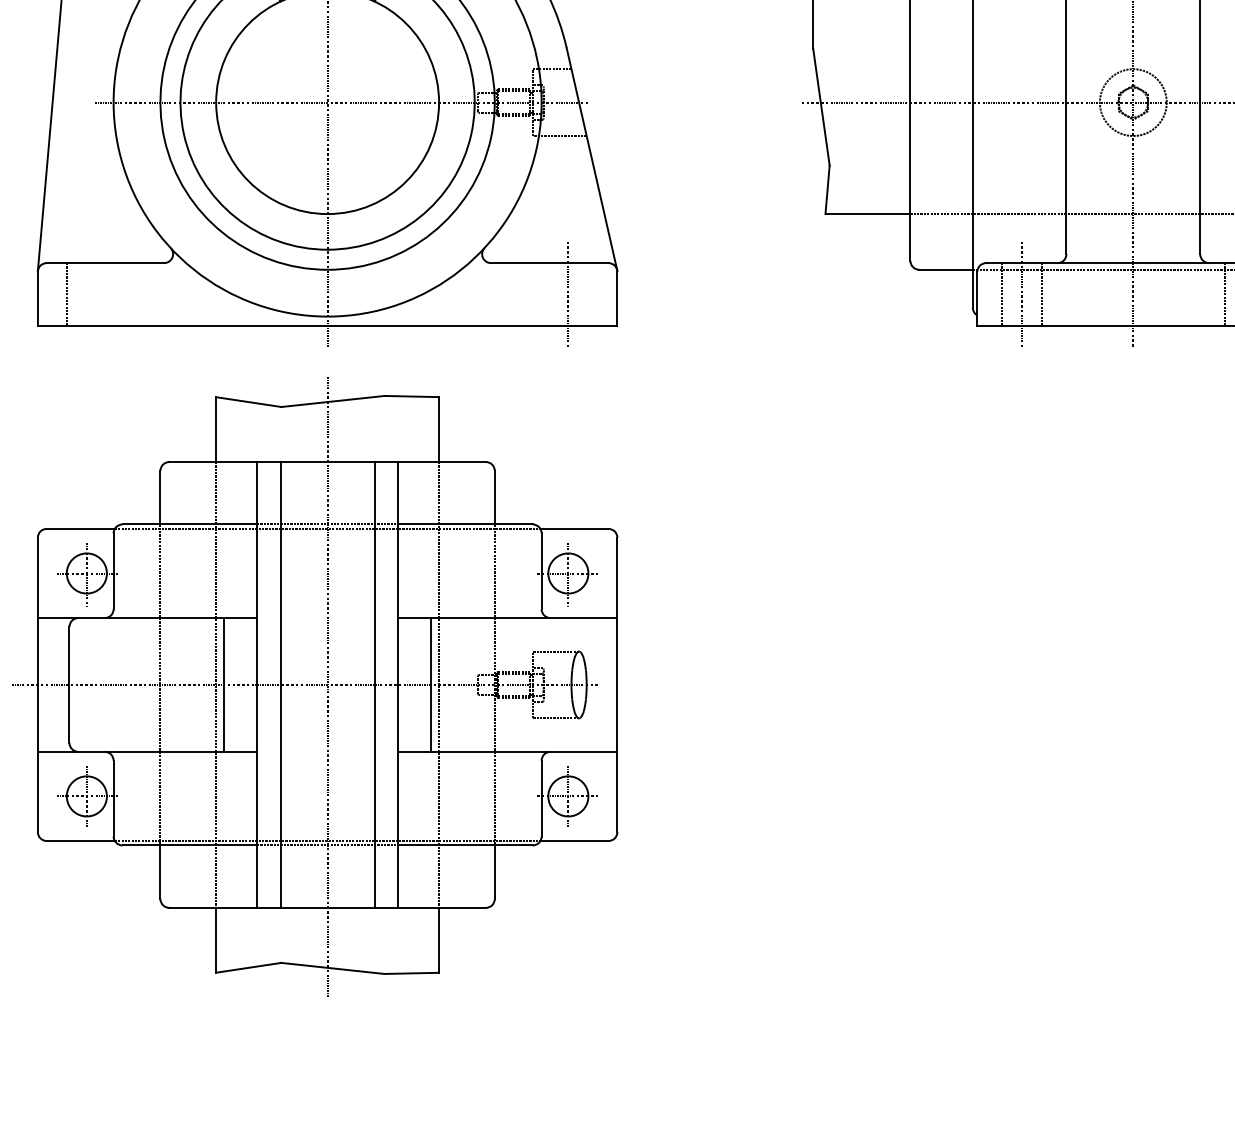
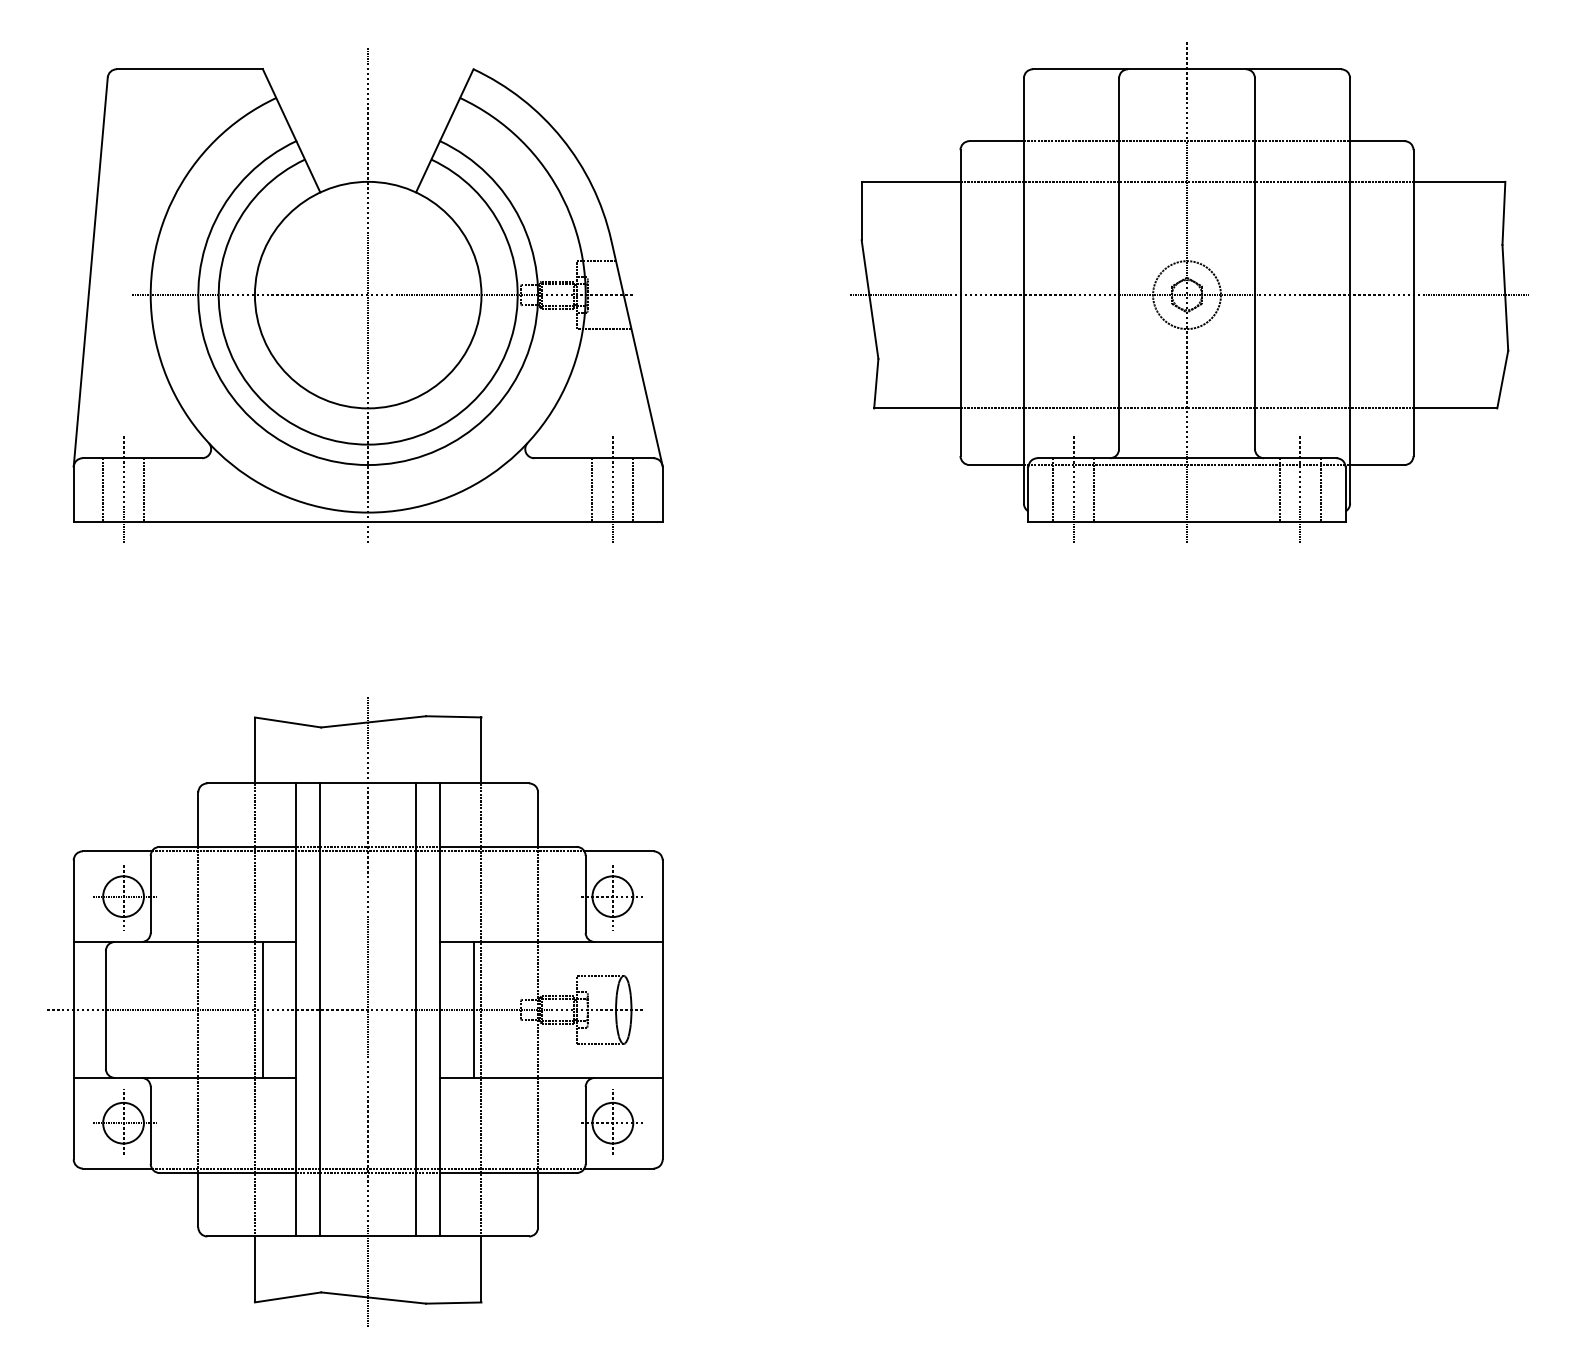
line: (86, 293) -> (123, 489), added
line: (106, 293) -> (143, 489), added
line: (548, 293) -> (592, 489), added
line: (588, 293) -> (633, 489), added
part: (315, 686) -> (355, 1011), moved

